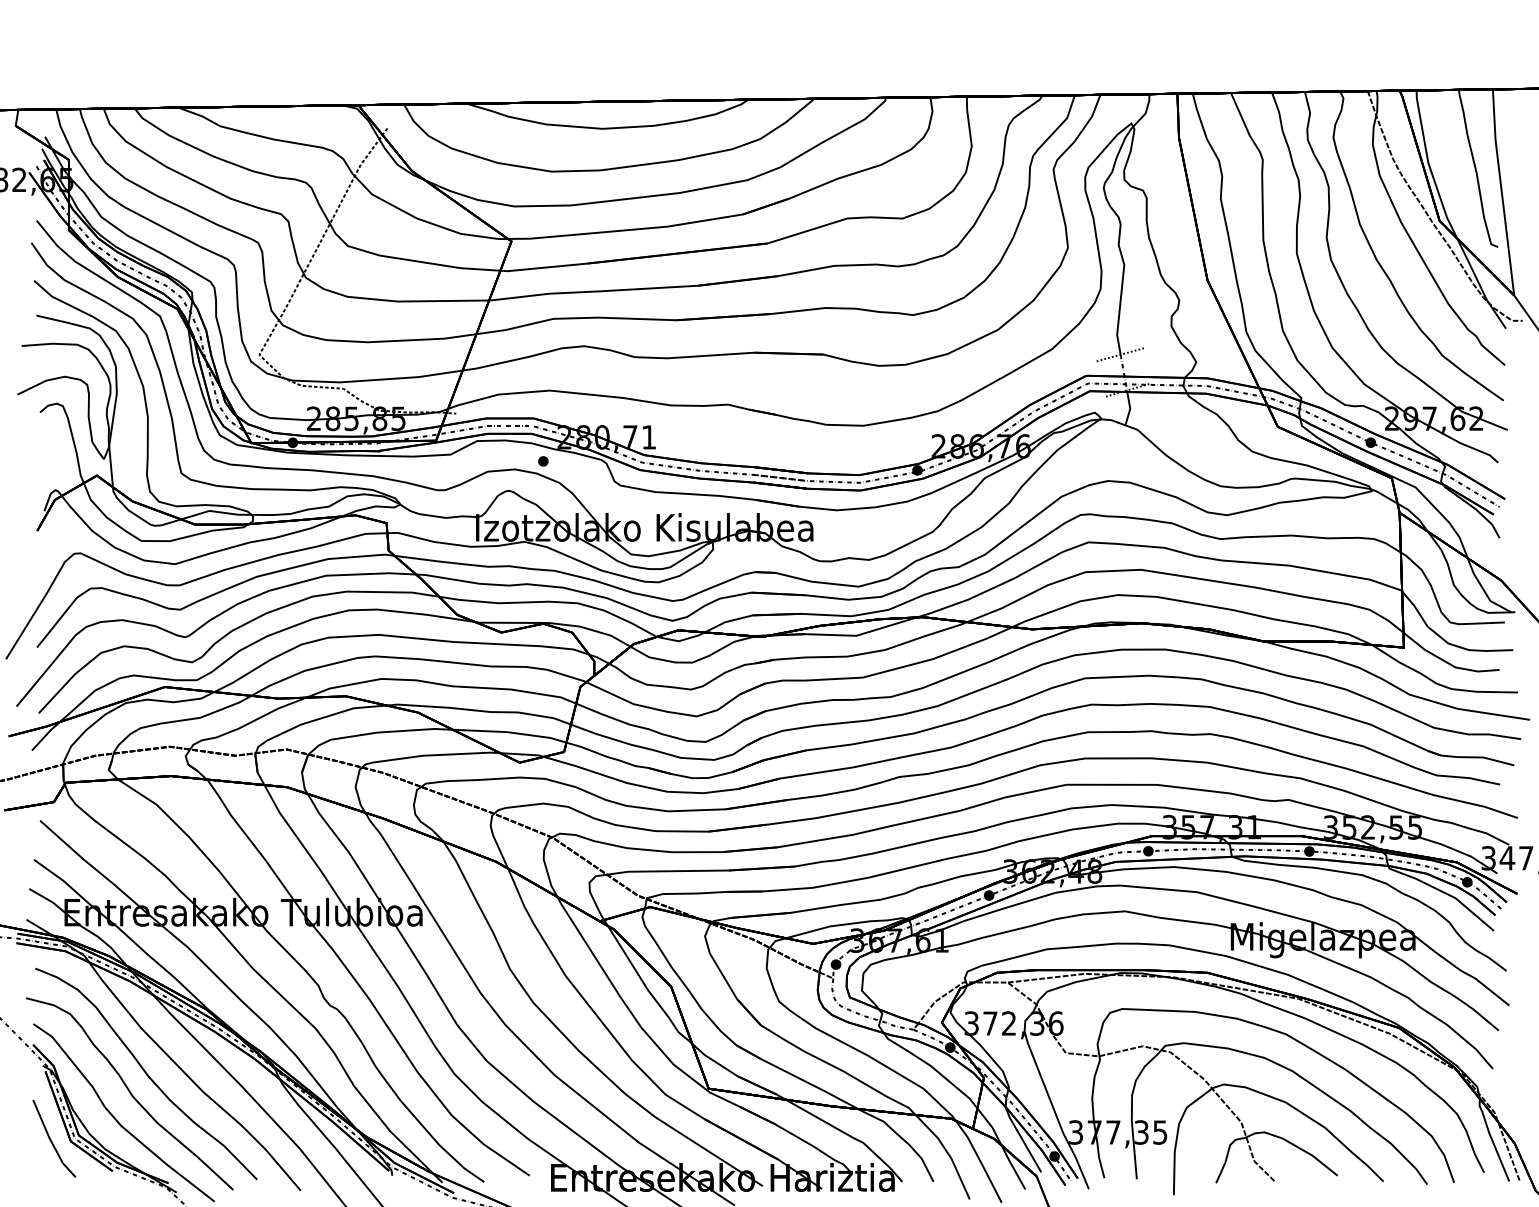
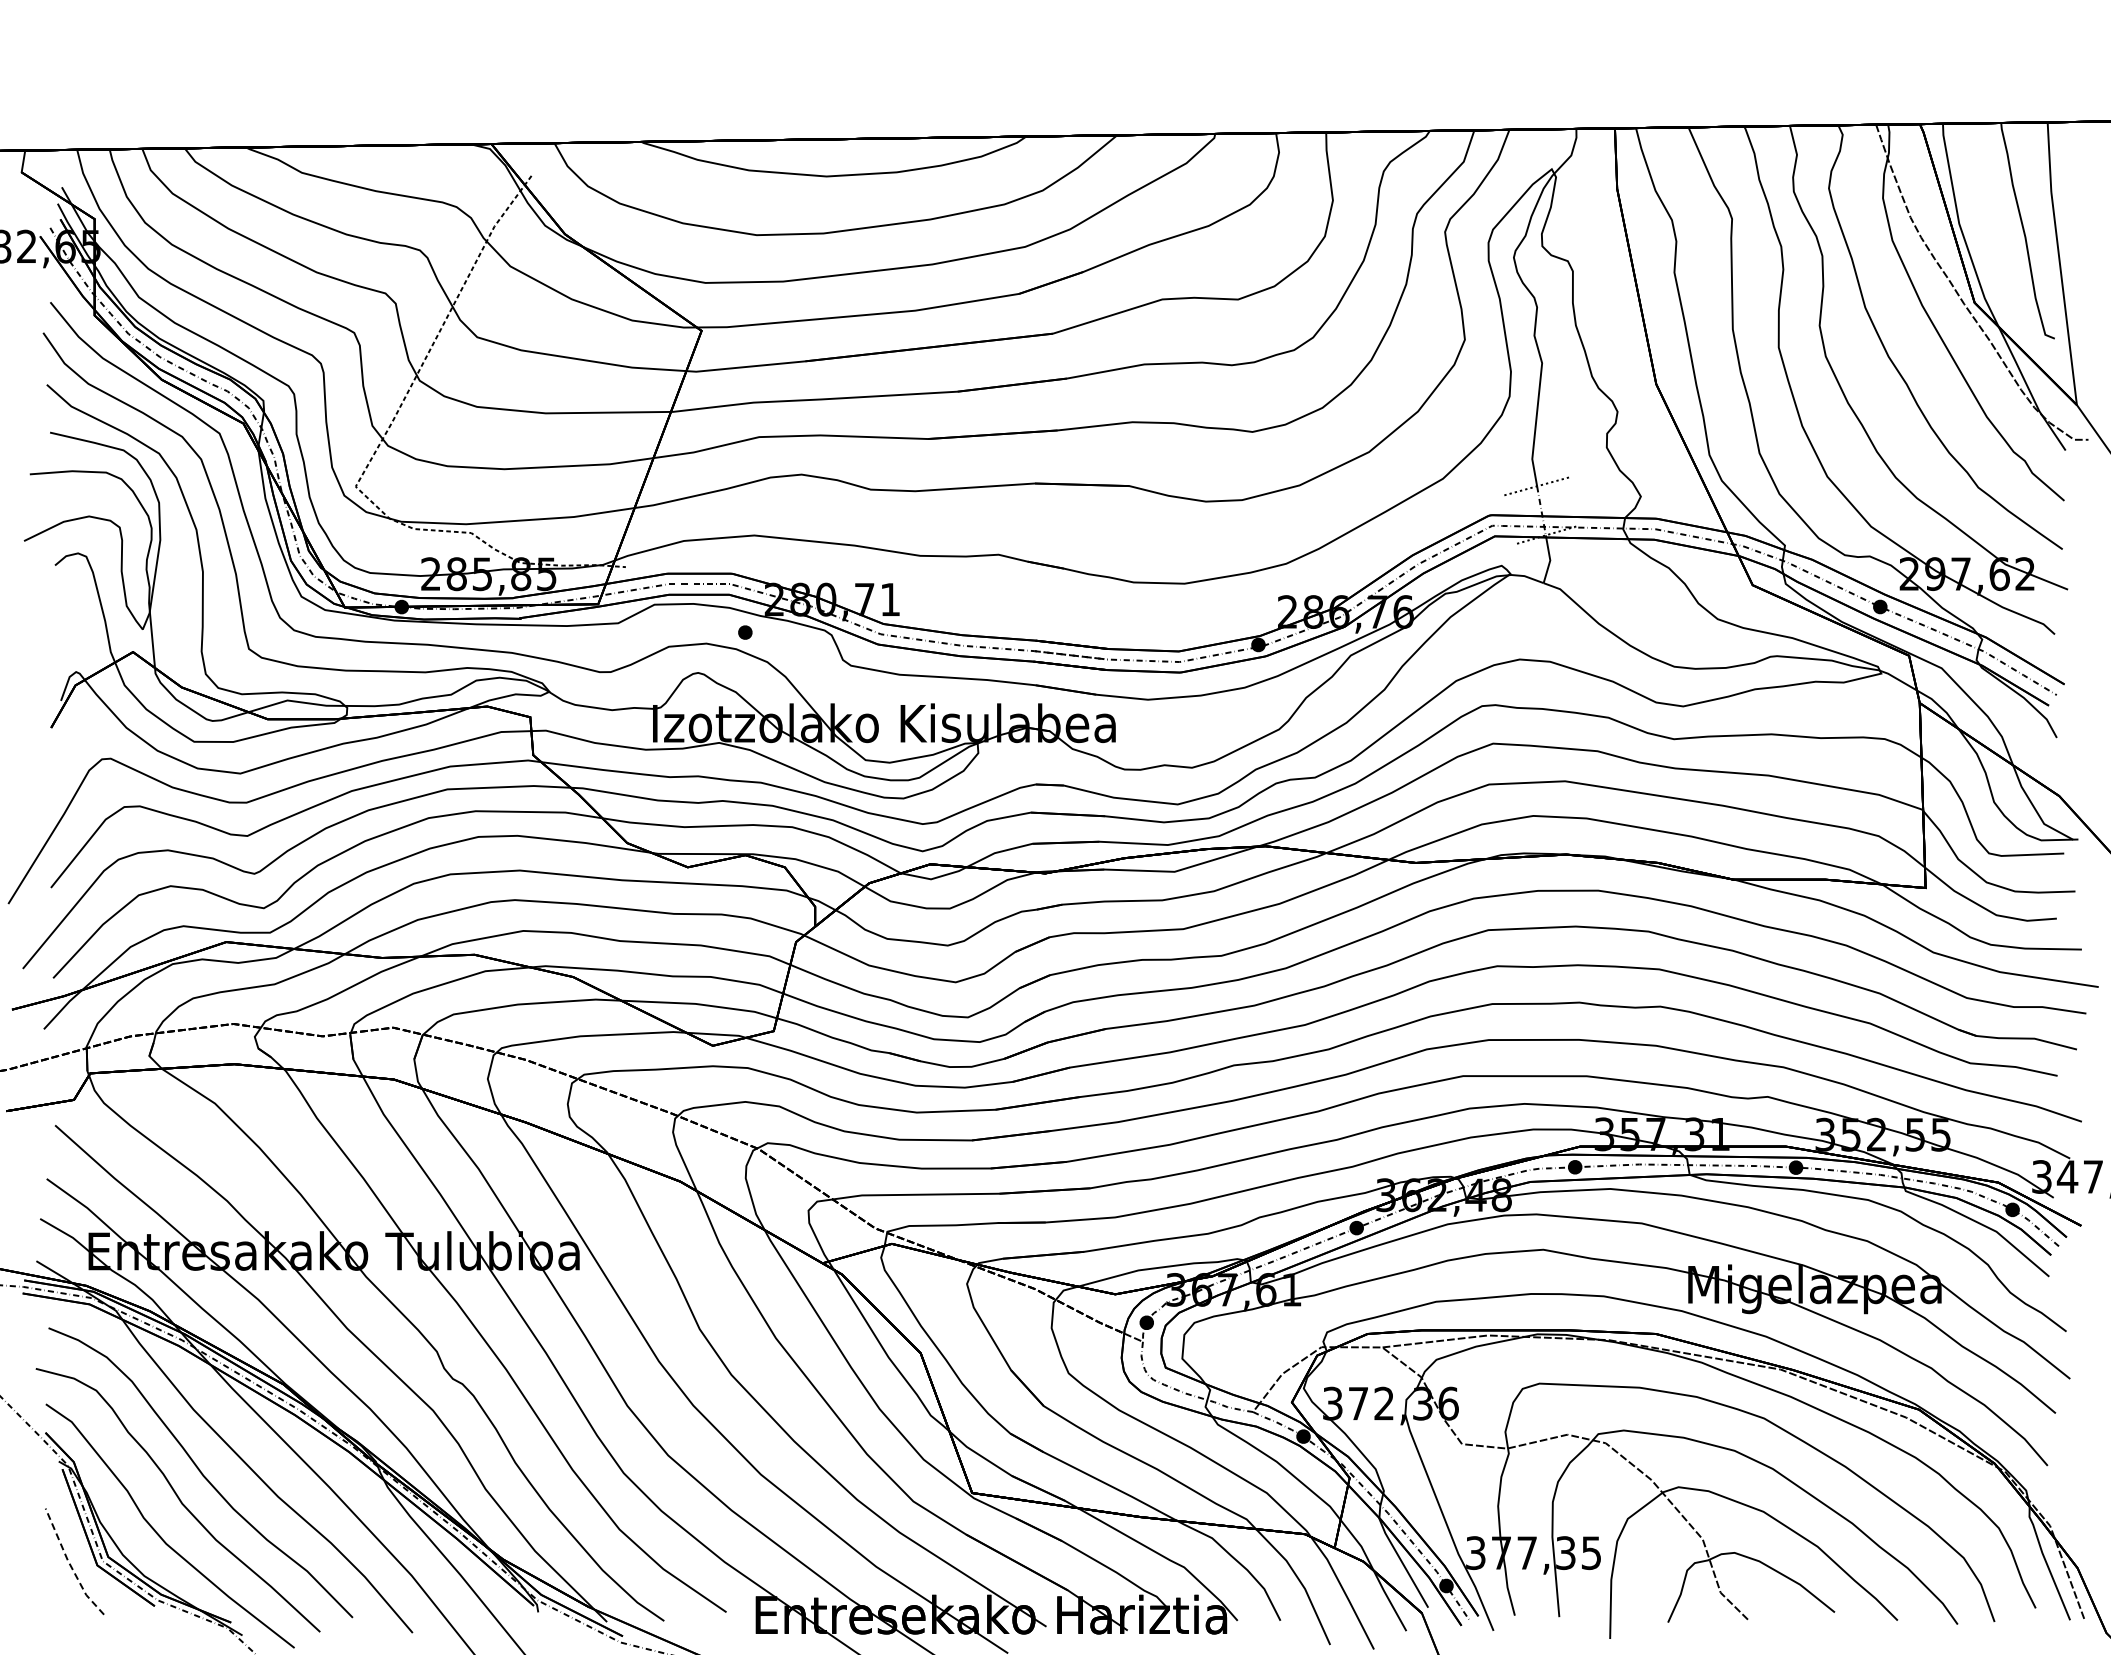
line: (51, 1140) -> (70, 1564), solid -> dashed

